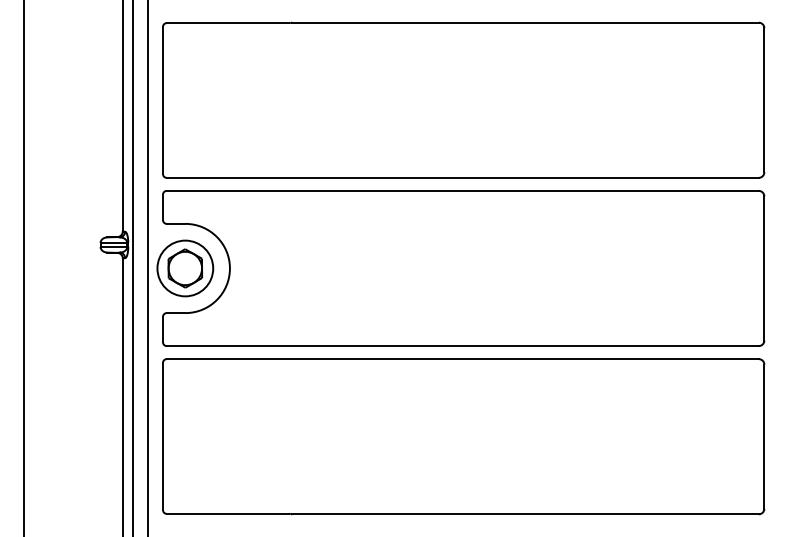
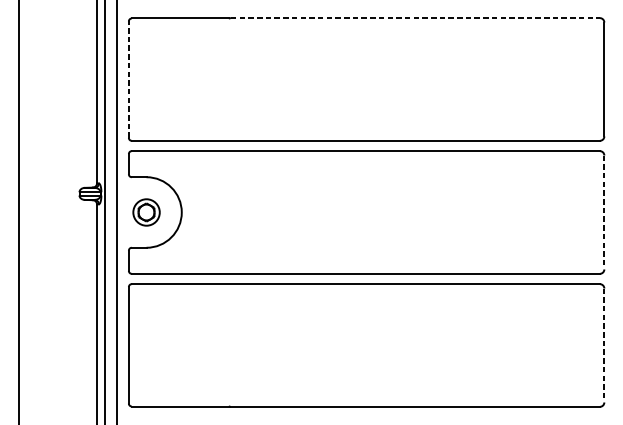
line: (525, 22) -> (415, 17), solid -> dashed
line: (163, 100) -> (129, 79), solid -> dashed
part: (185, 268) -> (146, 212), size x0.6
line: (764, 268) -> (604, 212), solid -> dashed
line: (764, 437) -> (604, 346), solid -> dashed

